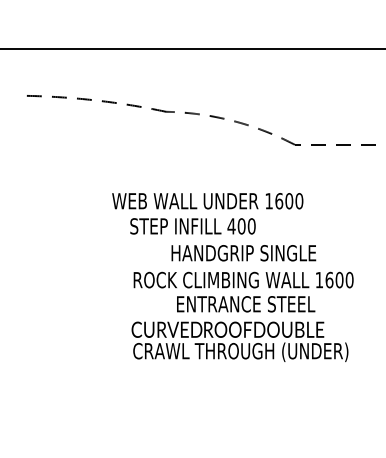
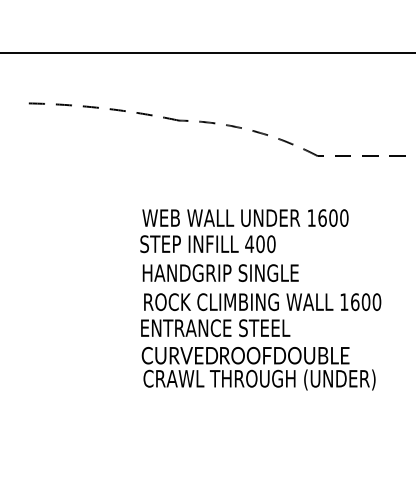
text: (207, 201) -> (245, 218), moved
text: (243, 253) -> (220, 273), moved
text: (246, 304) -> (216, 328), moved

